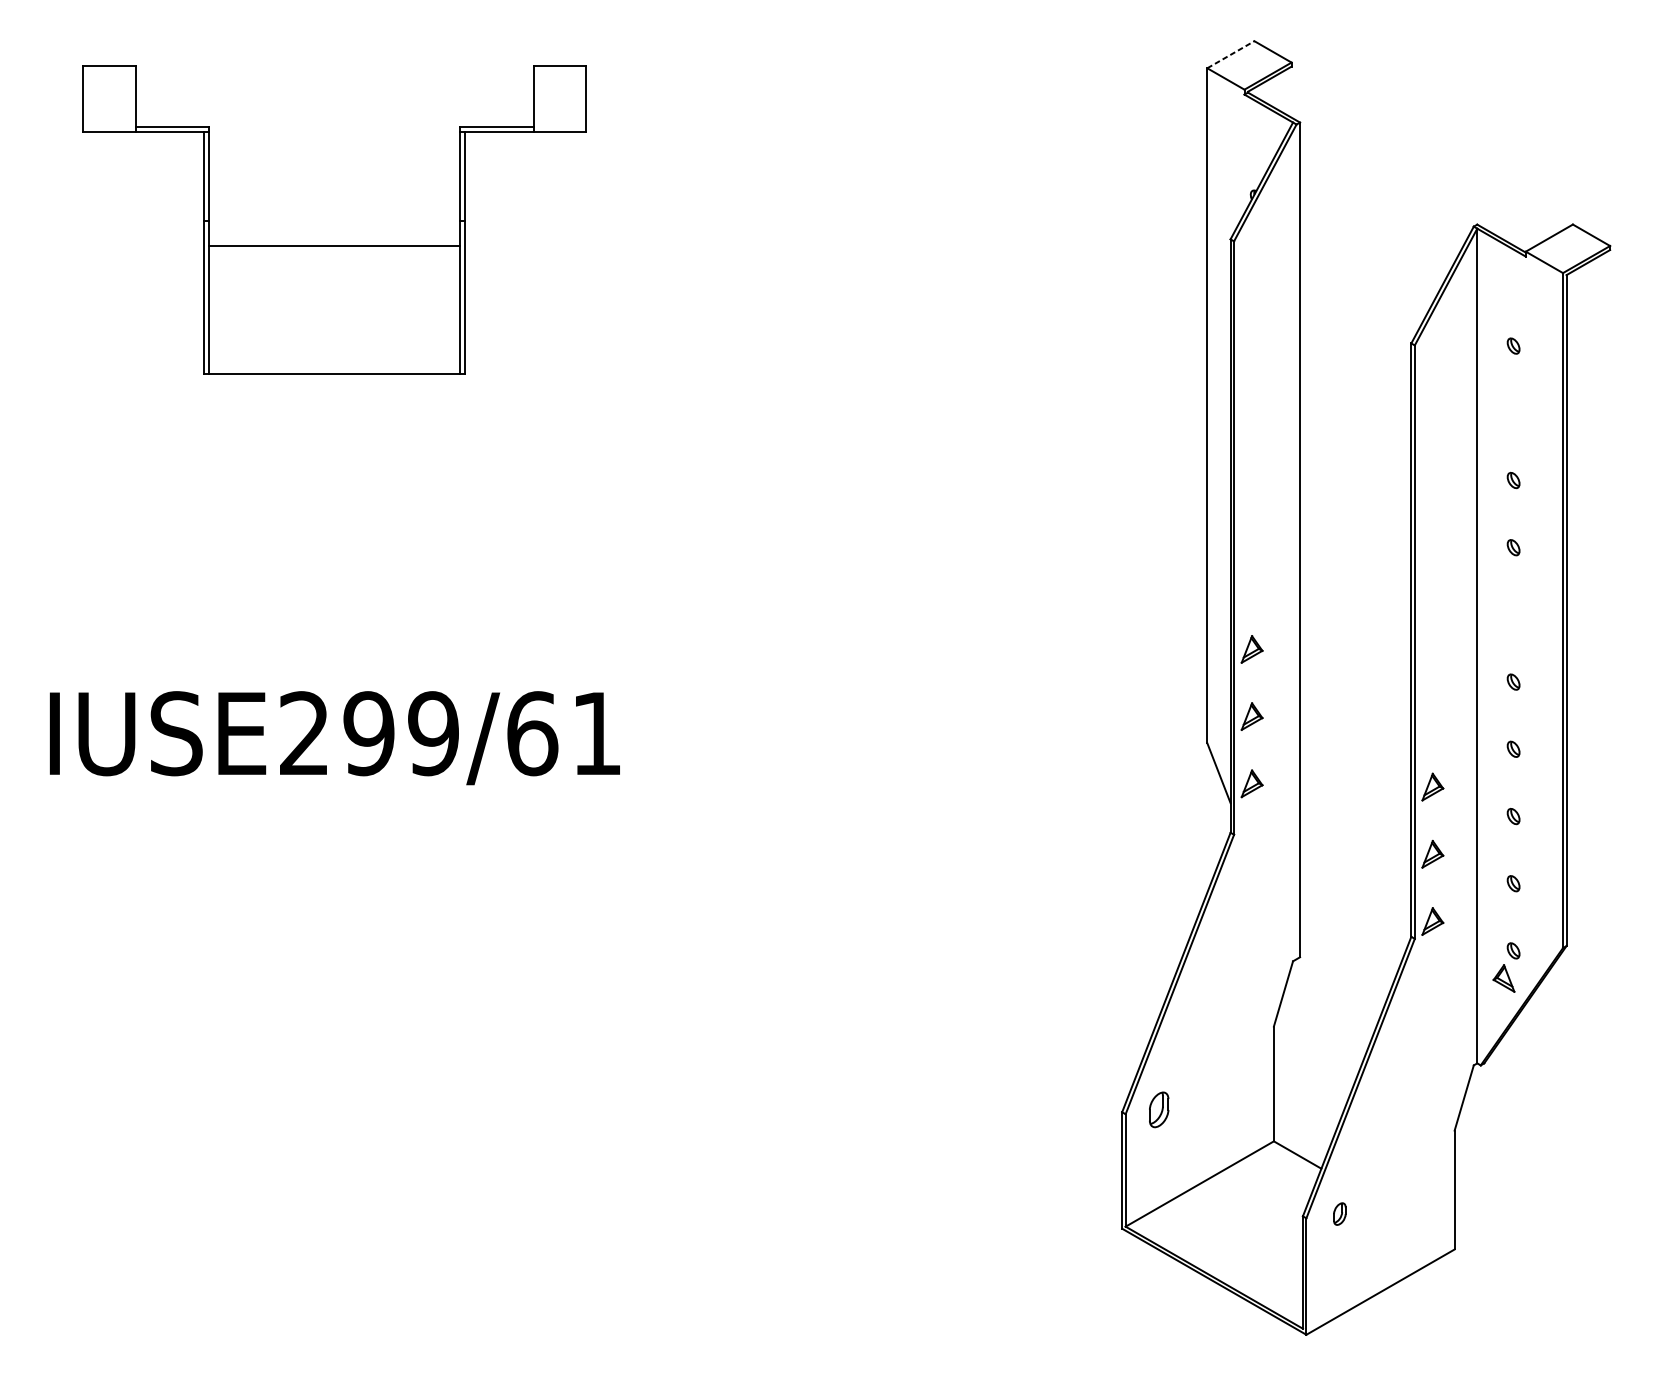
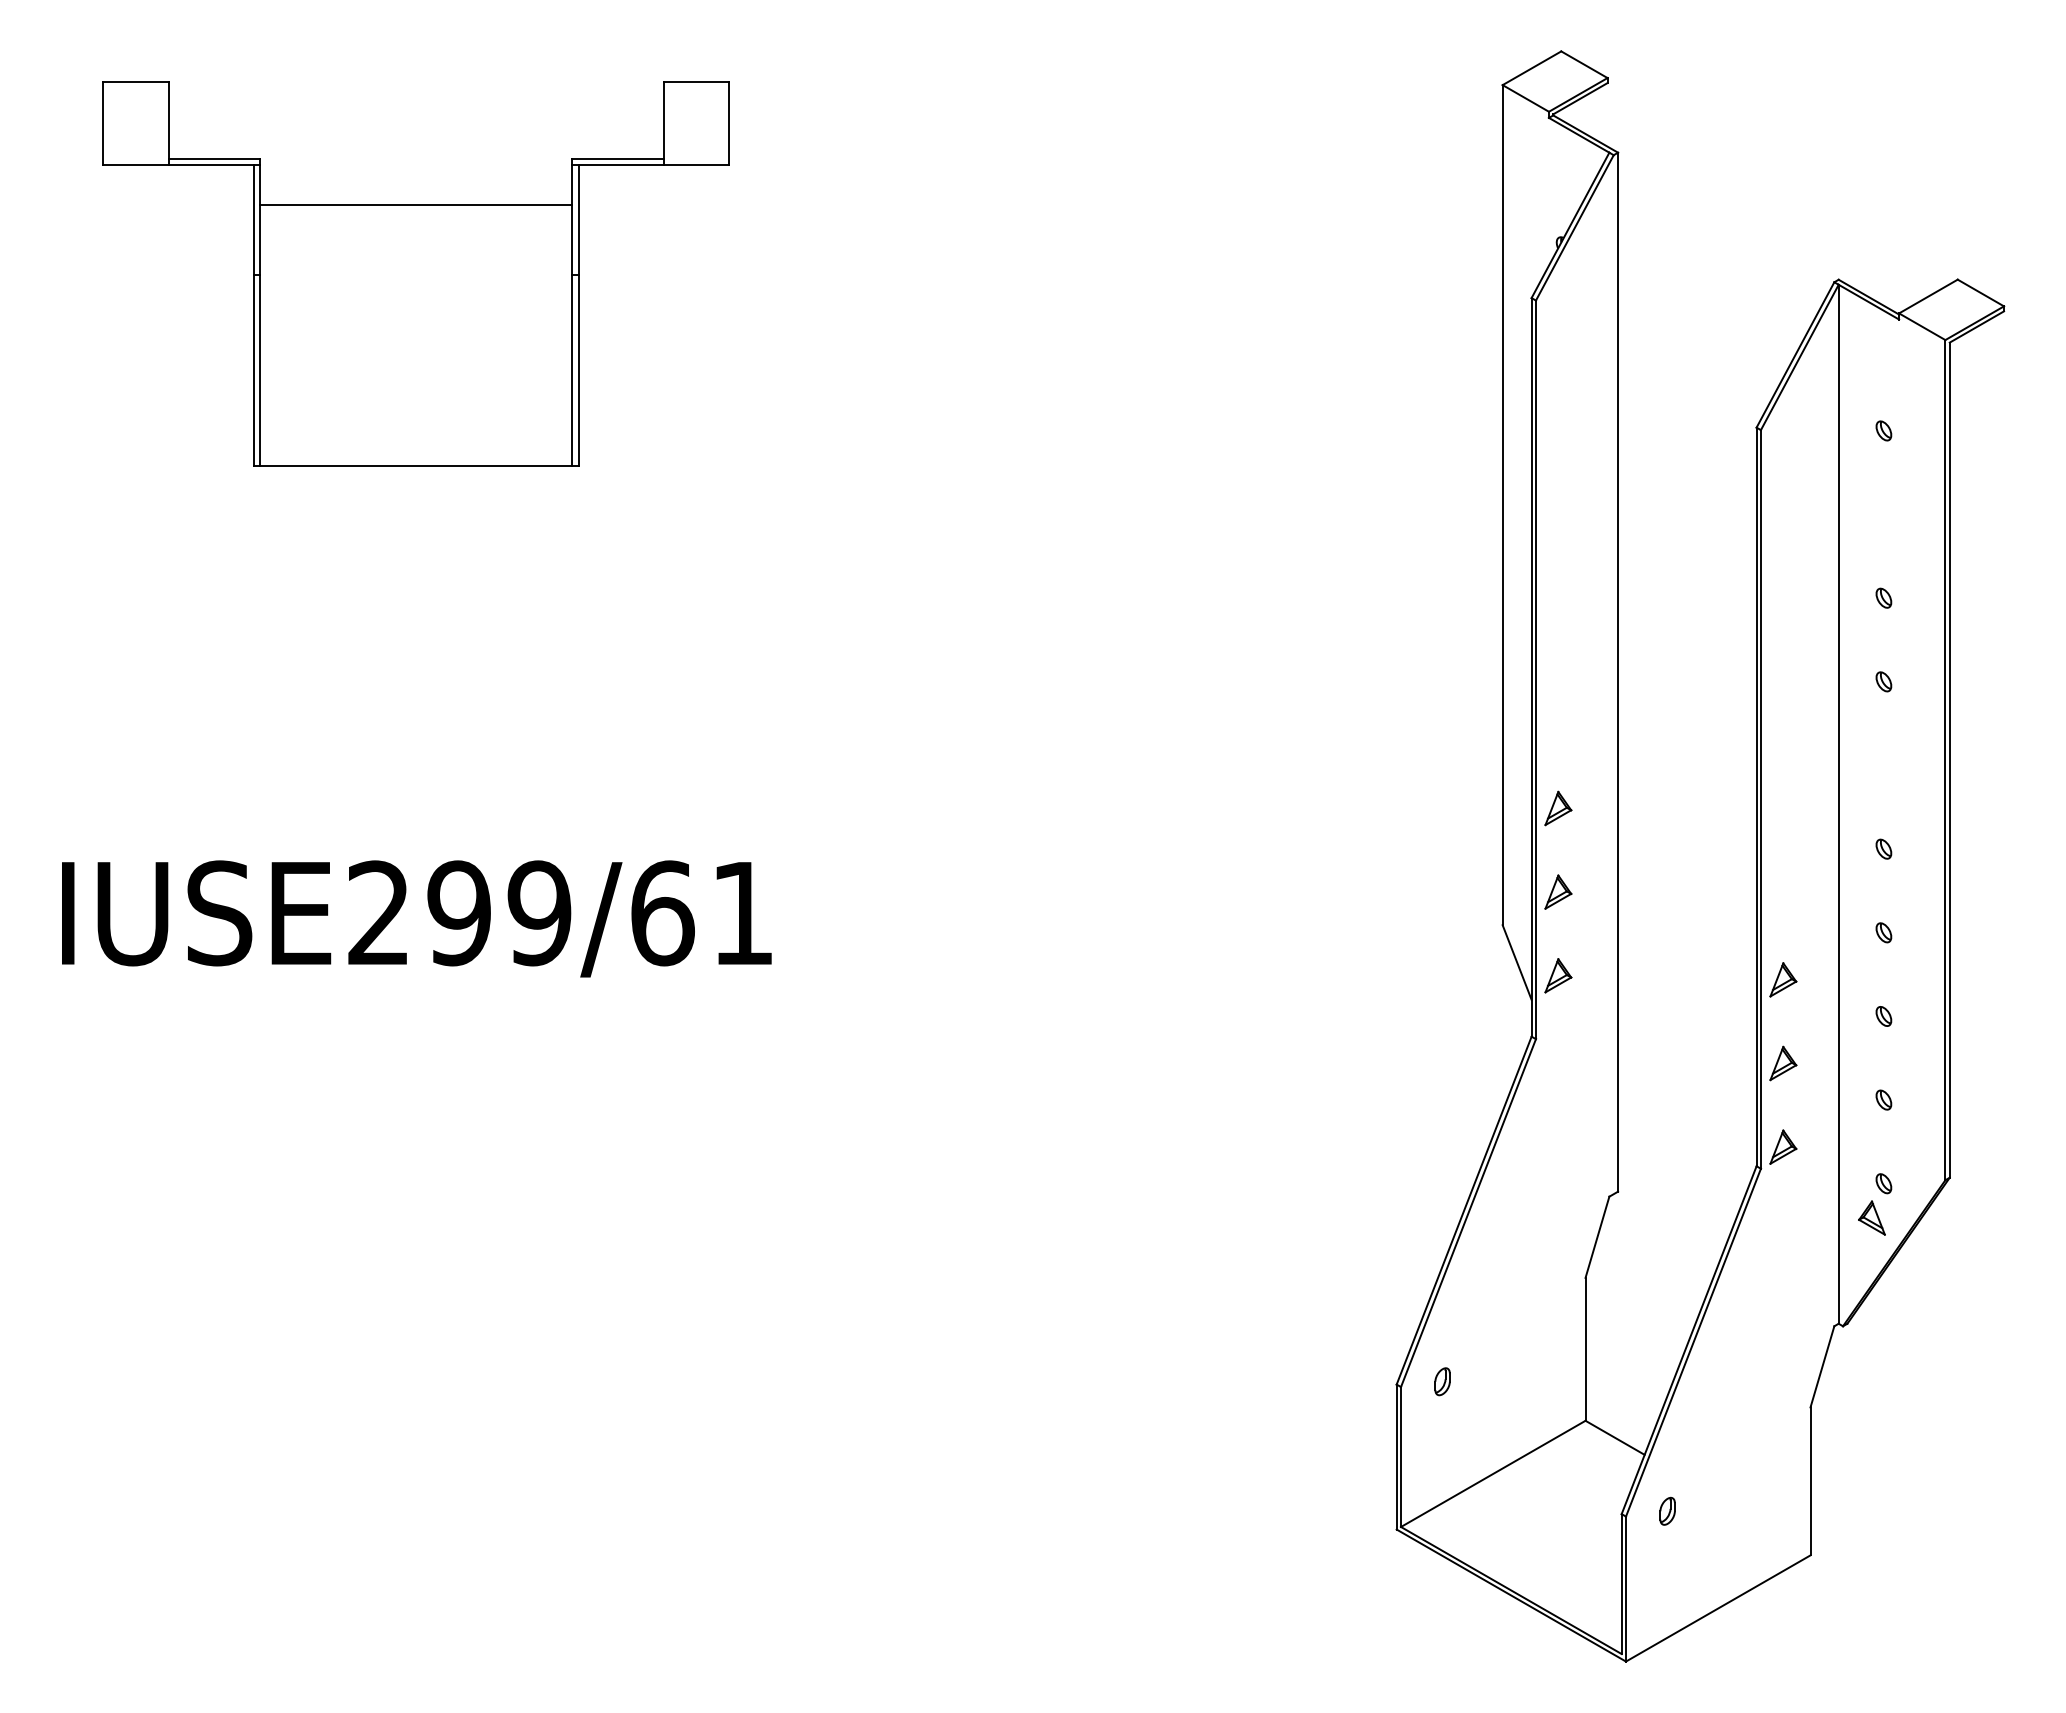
line: (1230, 54) -> (1531, 68), dashed -> solid
line: (334, 246) -> (416, 204), moved
part: (1158, 1109) -> (1442, 1381), size x0.62

